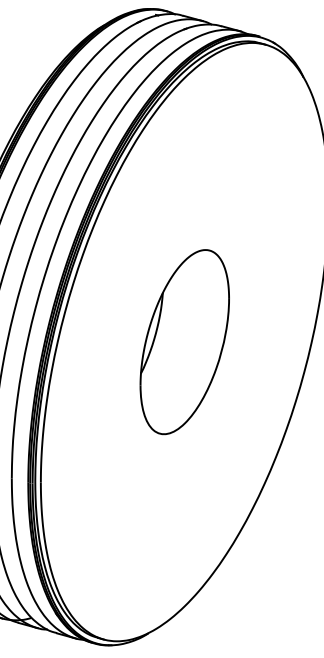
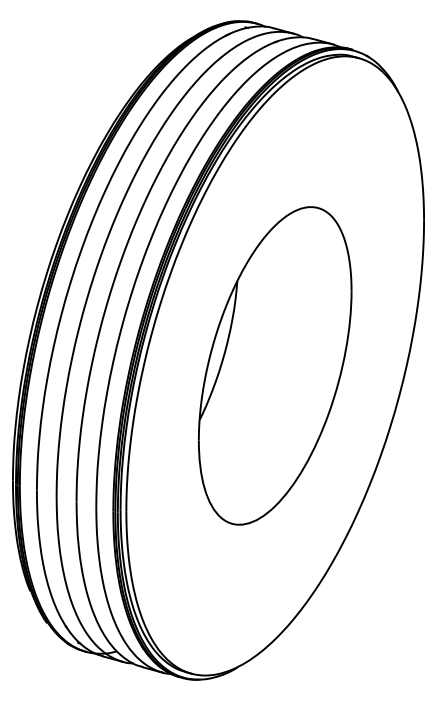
part: (185, 341) -> (275, 365), size x1.67

